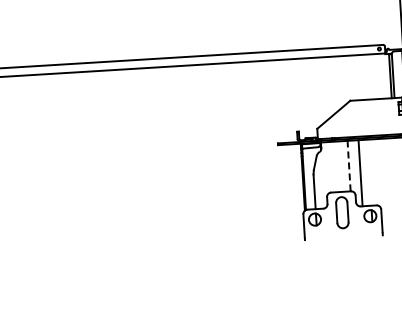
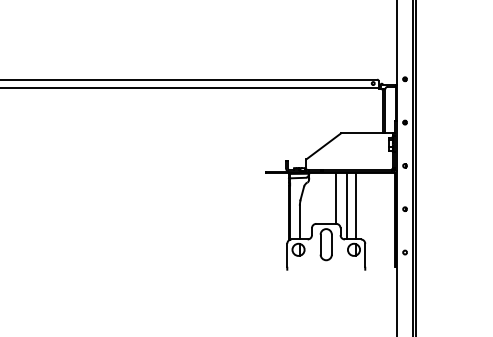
line: (348, 166) -> (335, 198), dashed -> solid
line: (369, 172) -> (355, 206), added

